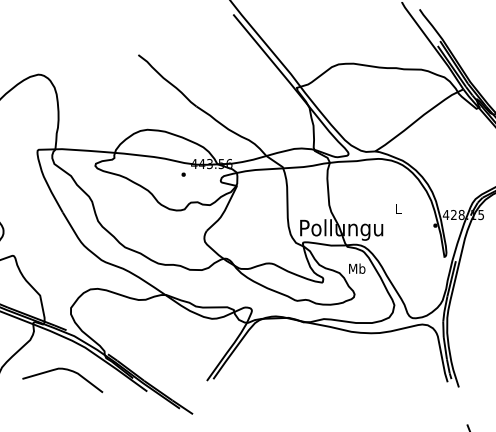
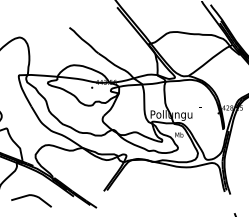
curve: (62, 371) -> (31, 196), moved

